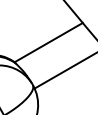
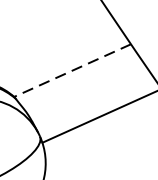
line: (48, 42) -> (72, 70), solid -> dashed

